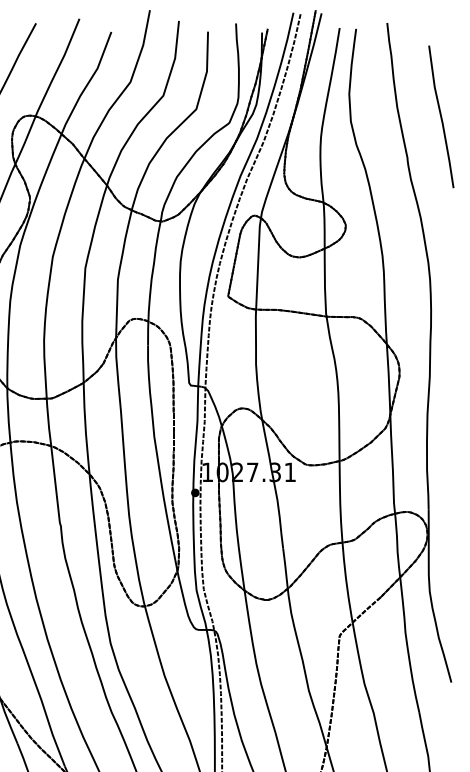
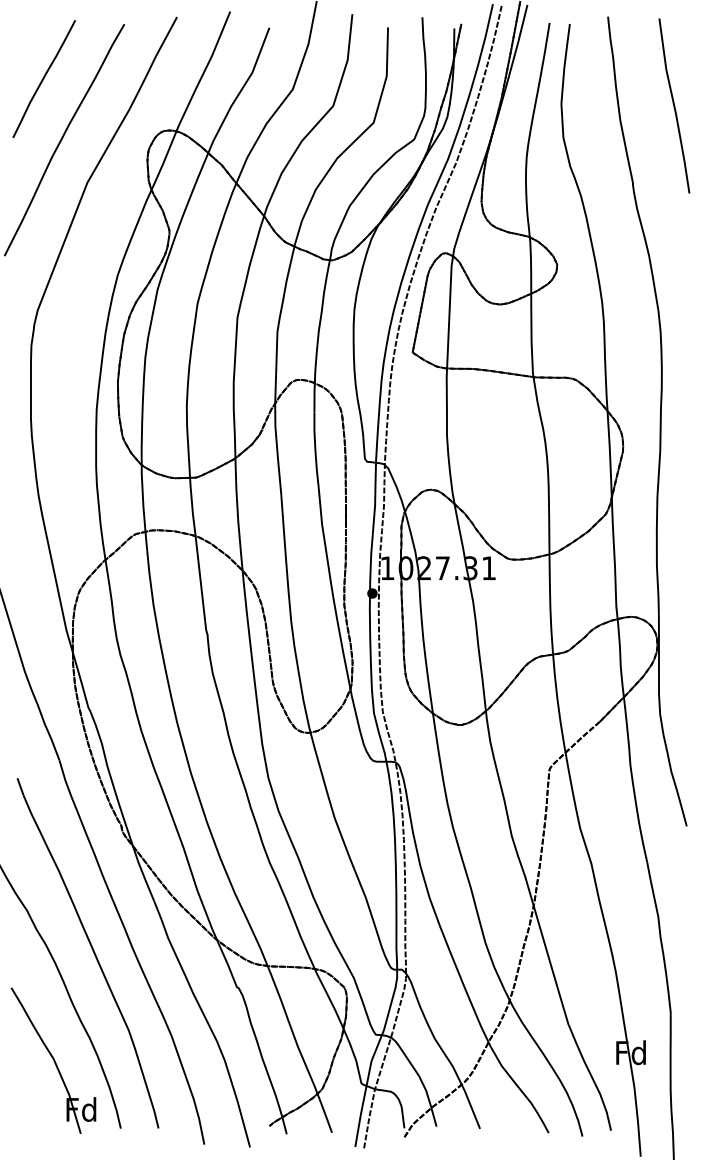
curve: (441, 116) -> (674, 105), moved

